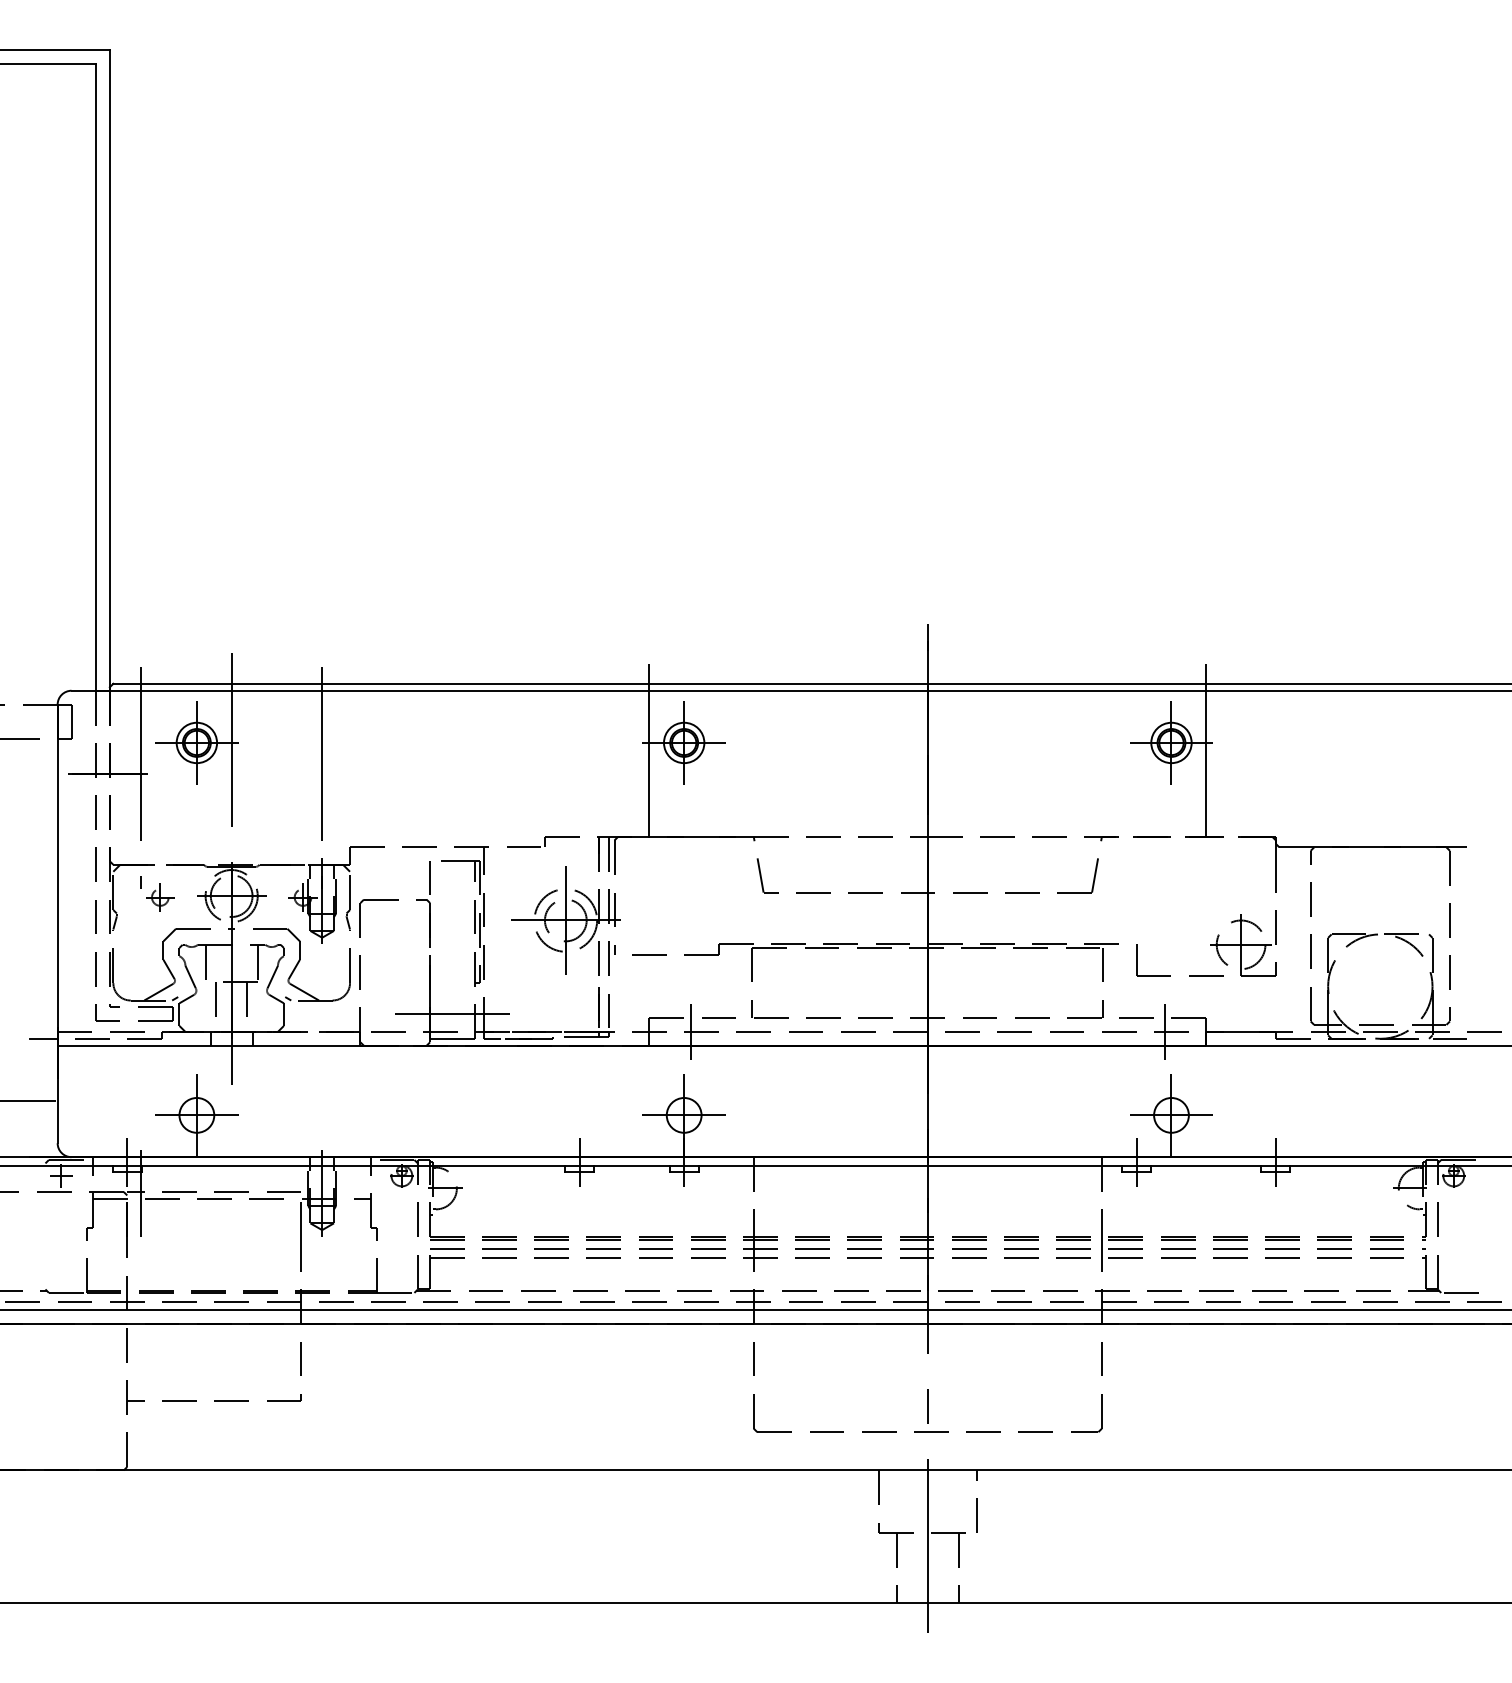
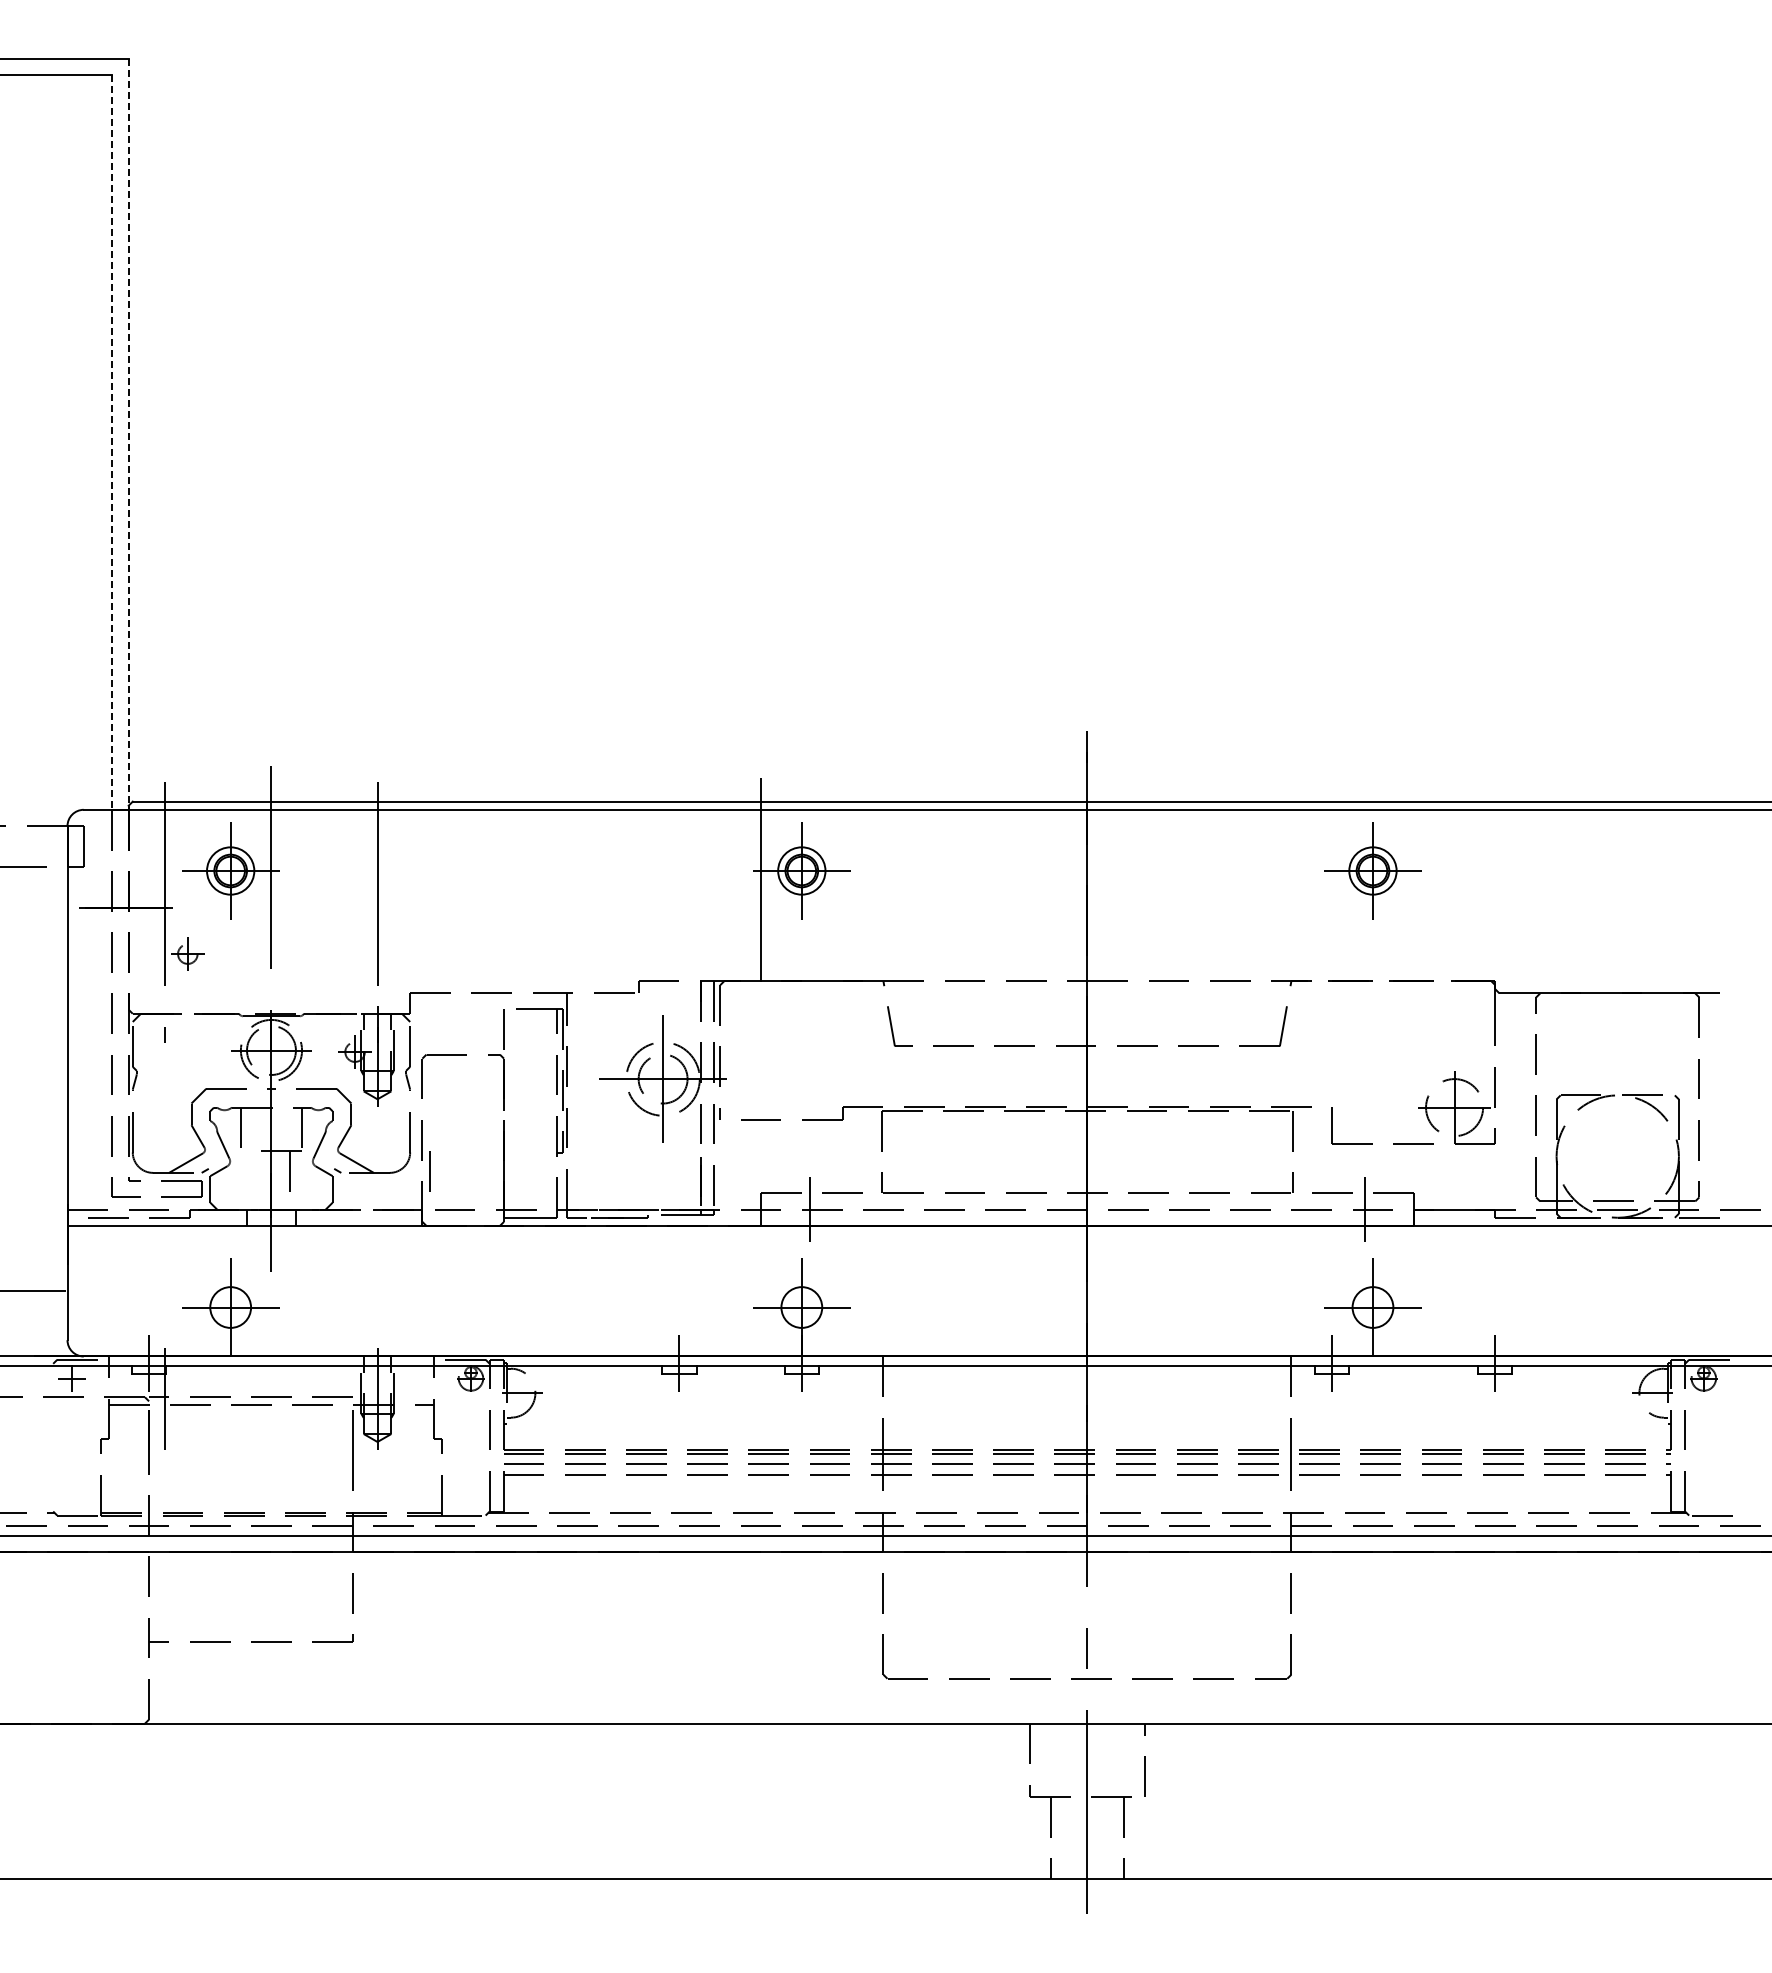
line: (109, 370) -> (128, 434), solid -> dashed
line: (96, 378) -> (112, 443), solid -> dashed
line: (1206, 760) -> (1413, 891), removed
part: (160, 896) -> (187, 953), moved
line: (215, 999) -> (429, 1171), moved
line: (452, 1014) -> (530, 1189), removed
line: (43, 1038) -> (50, 1217), removed

